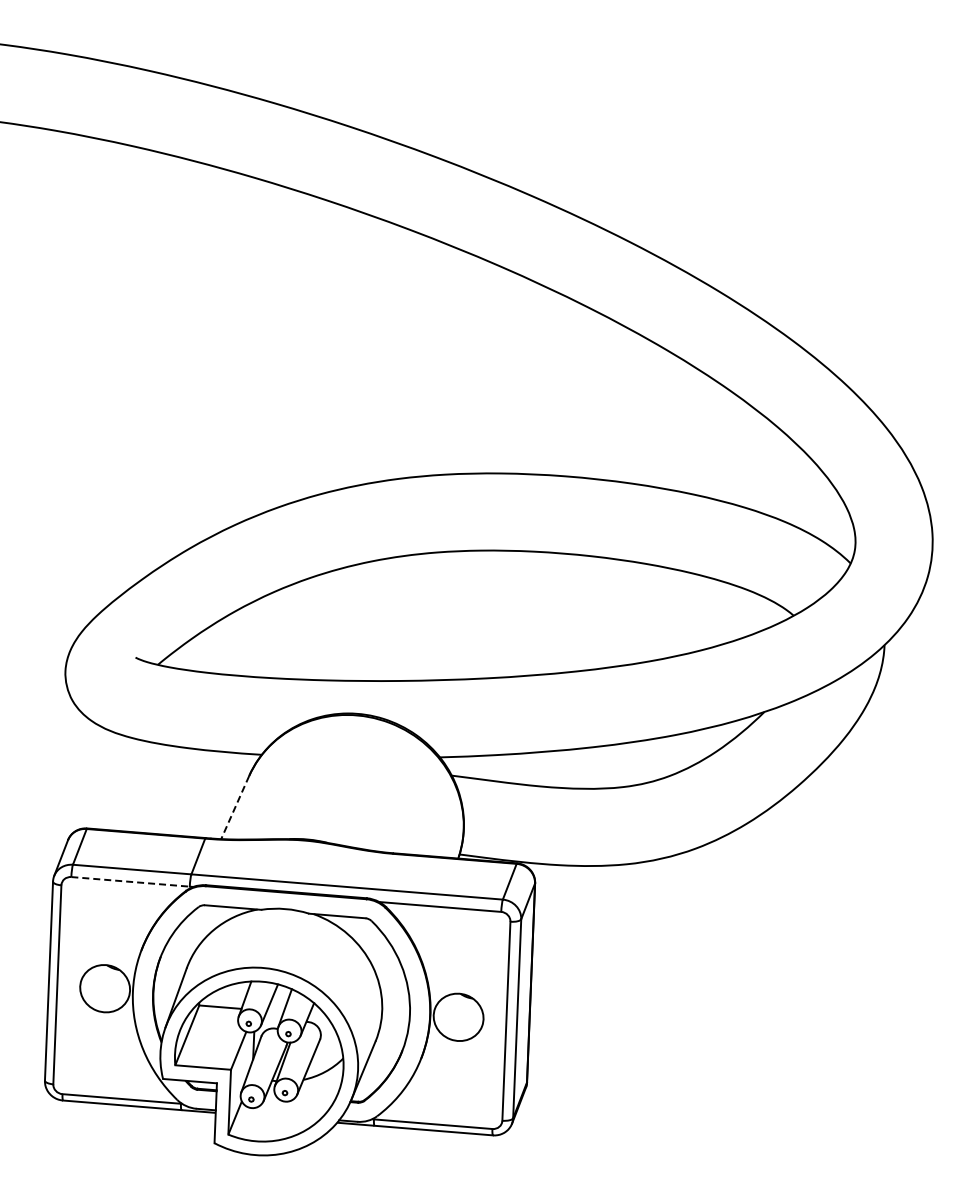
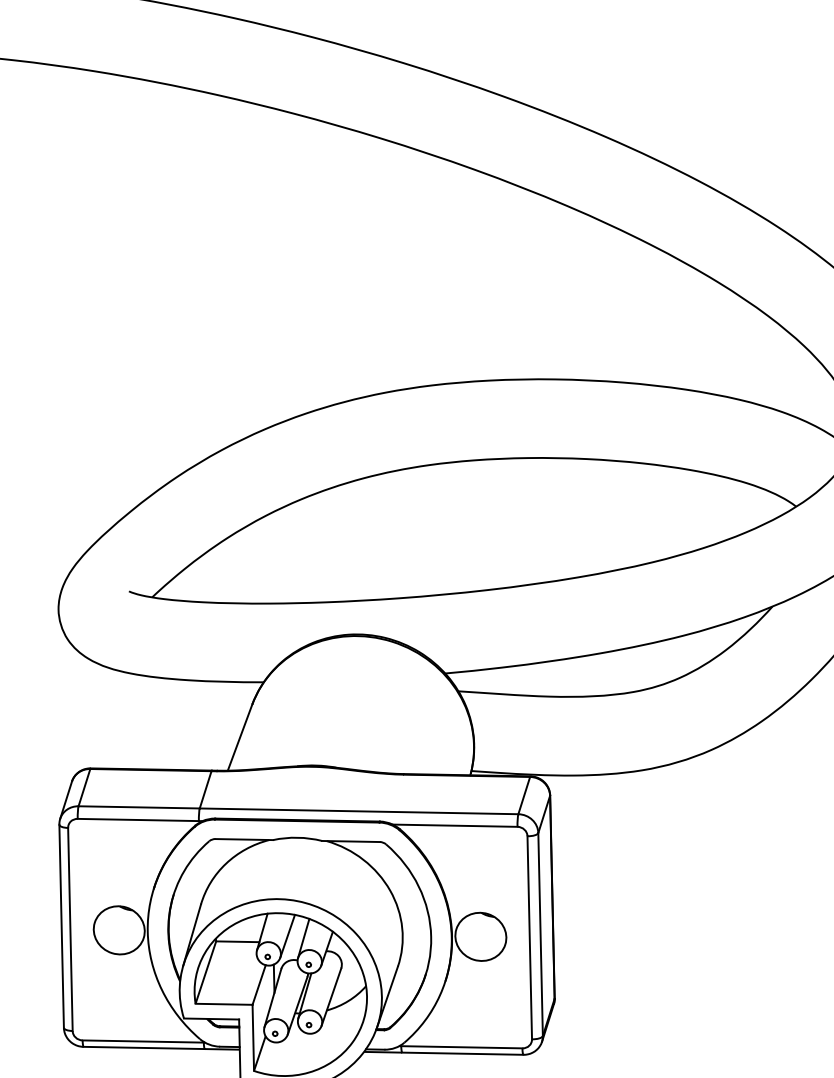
line: (235, 807) -> (240, 737), dashed -> solid
line: (131, 881) -> (139, 819), dashed -> solid

